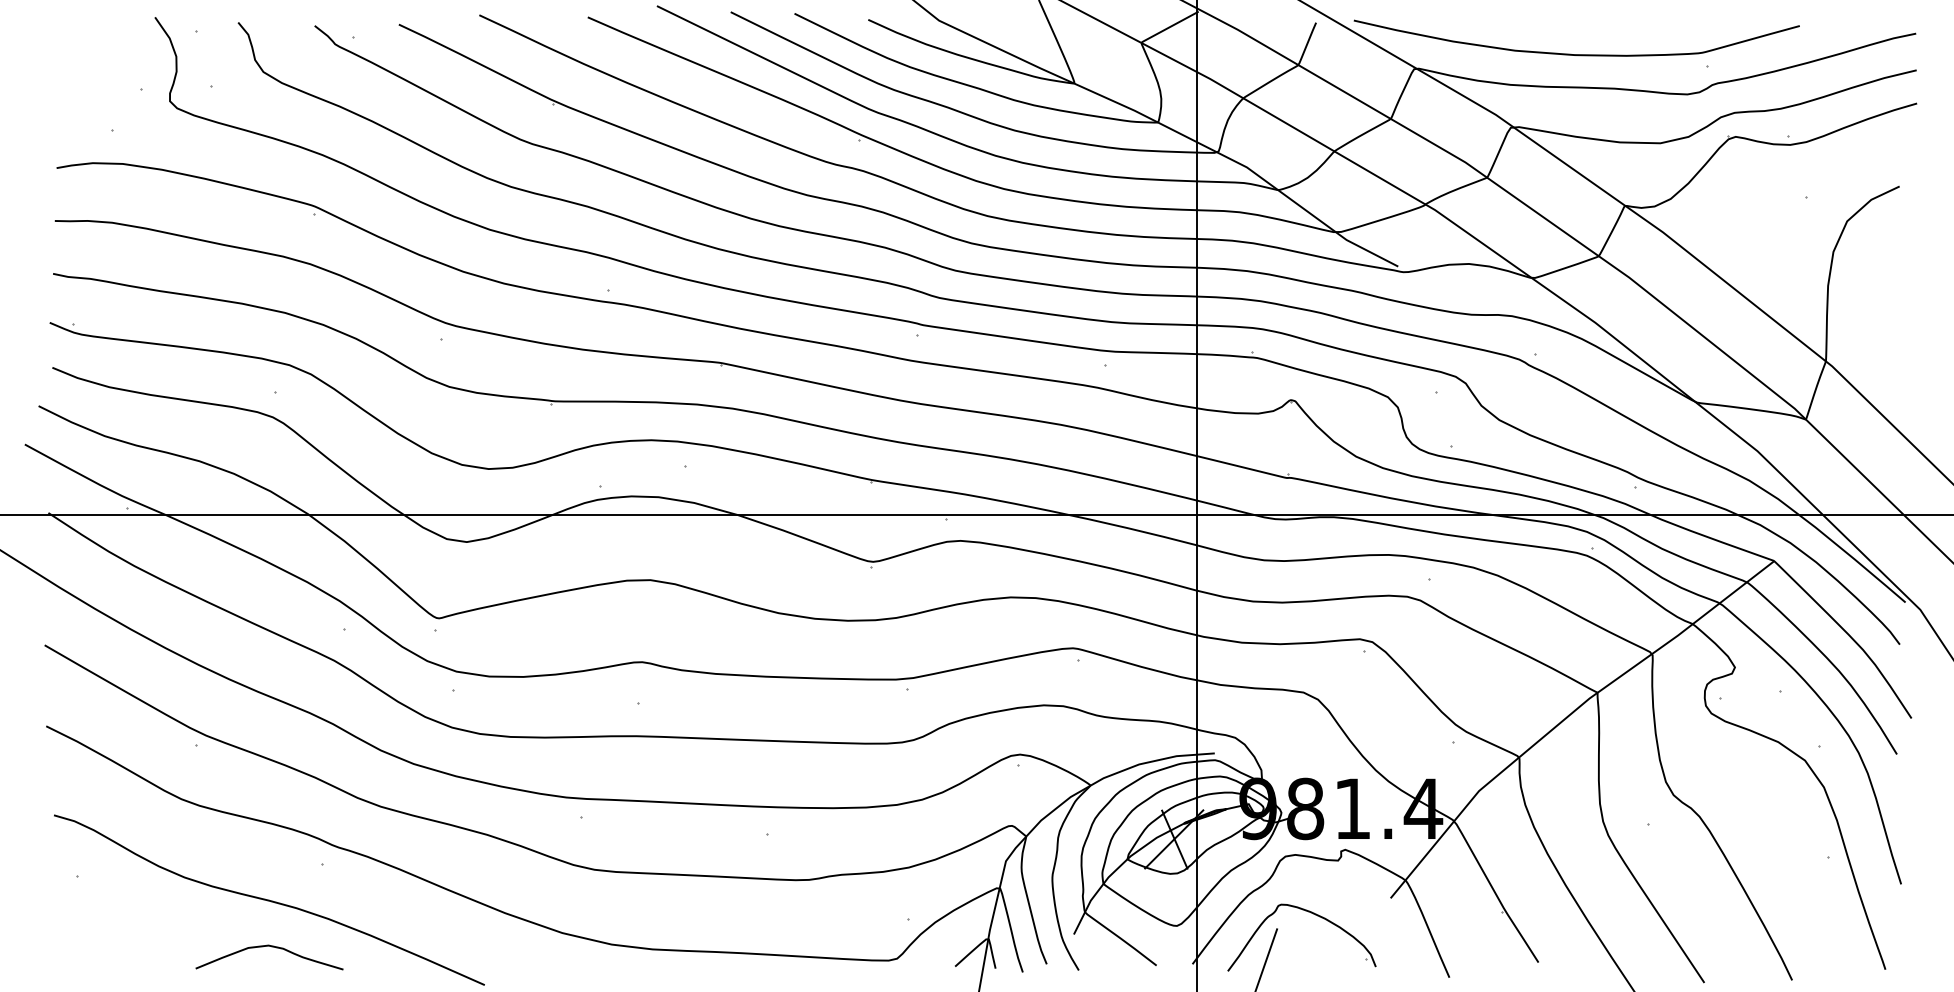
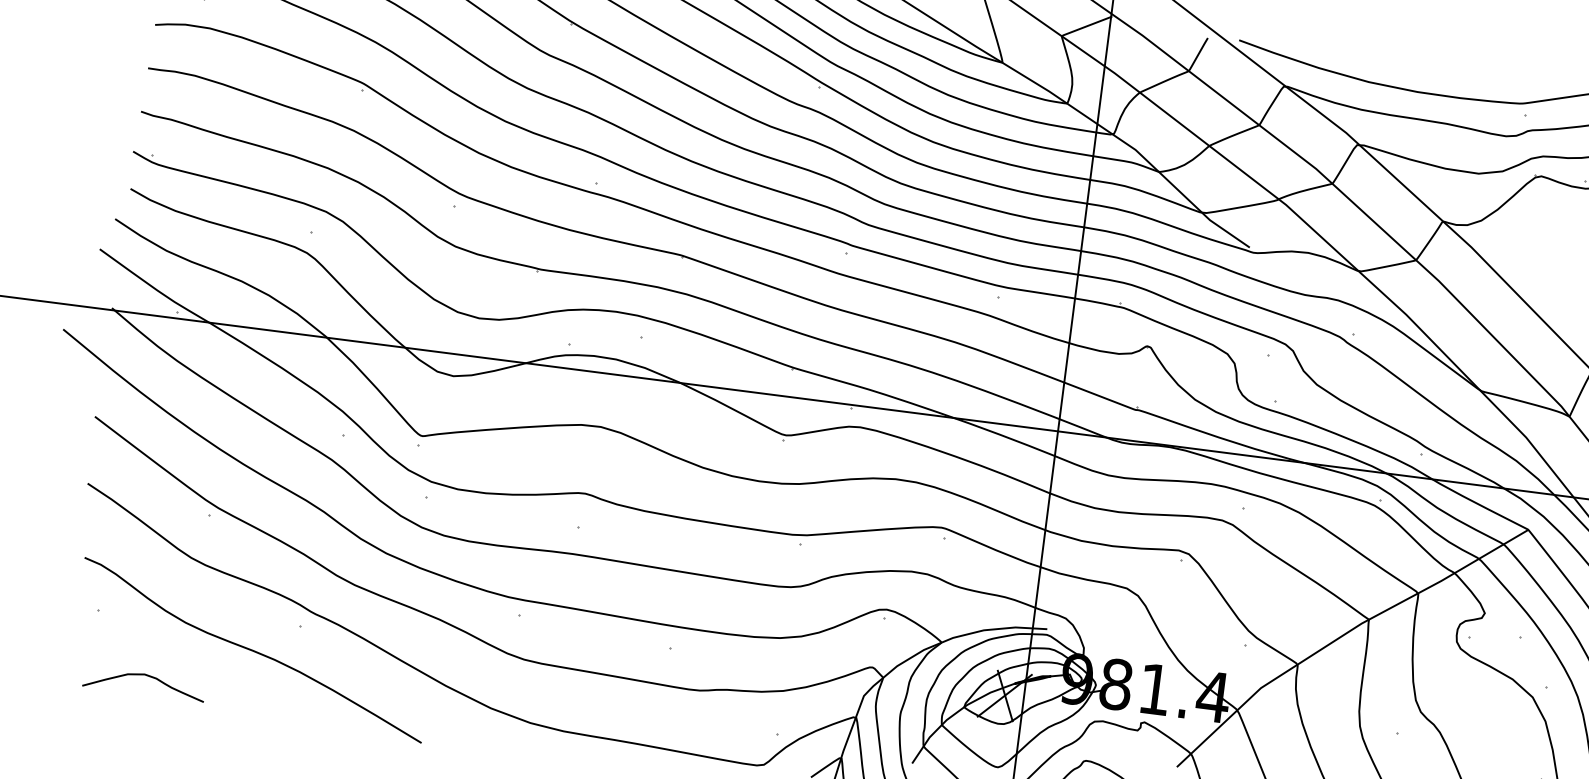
curve: (271, 947) -> (146, 676), moved

